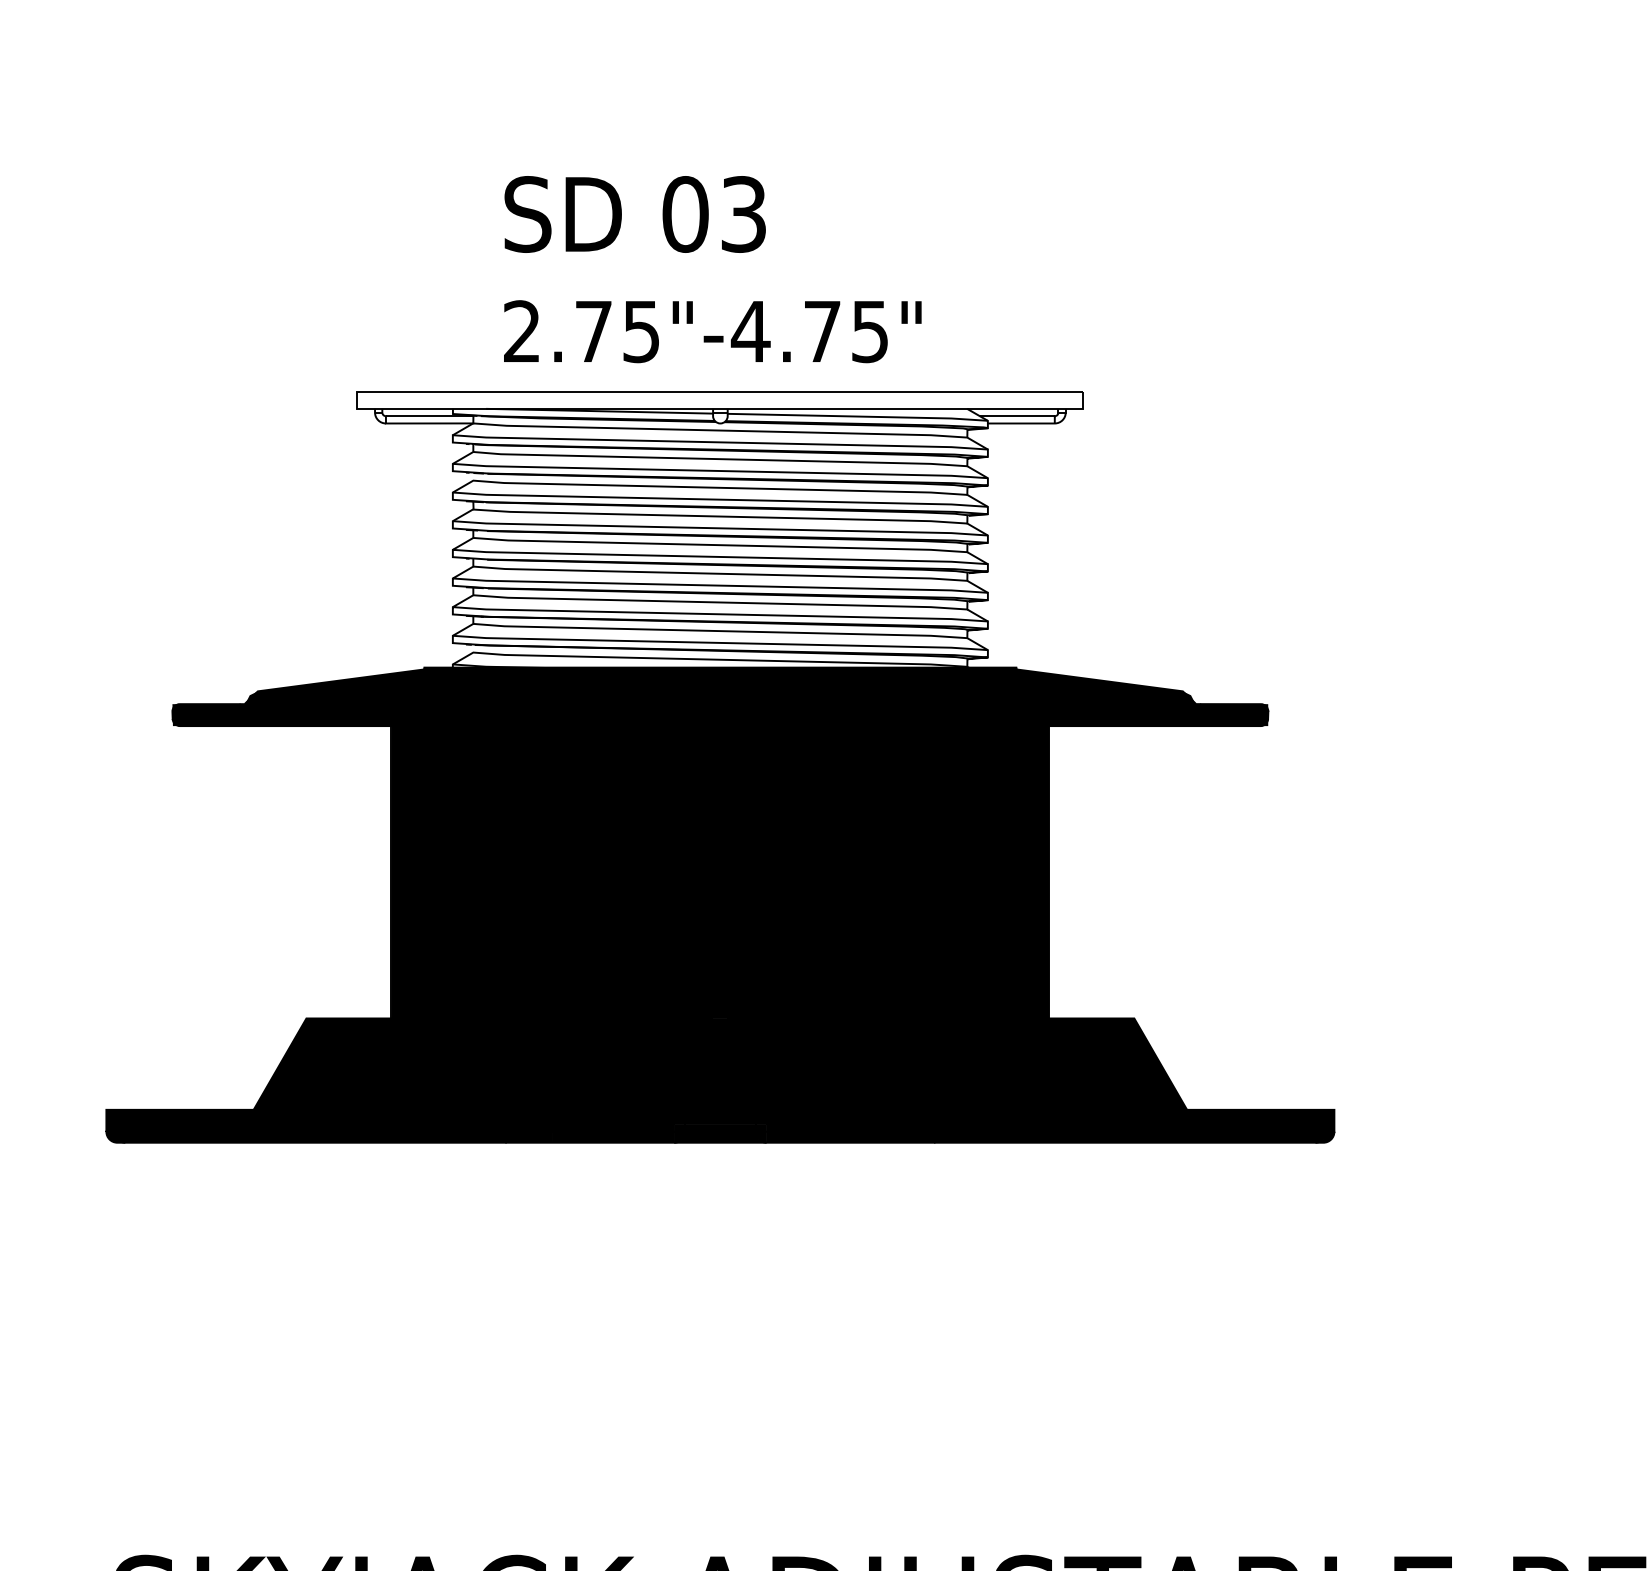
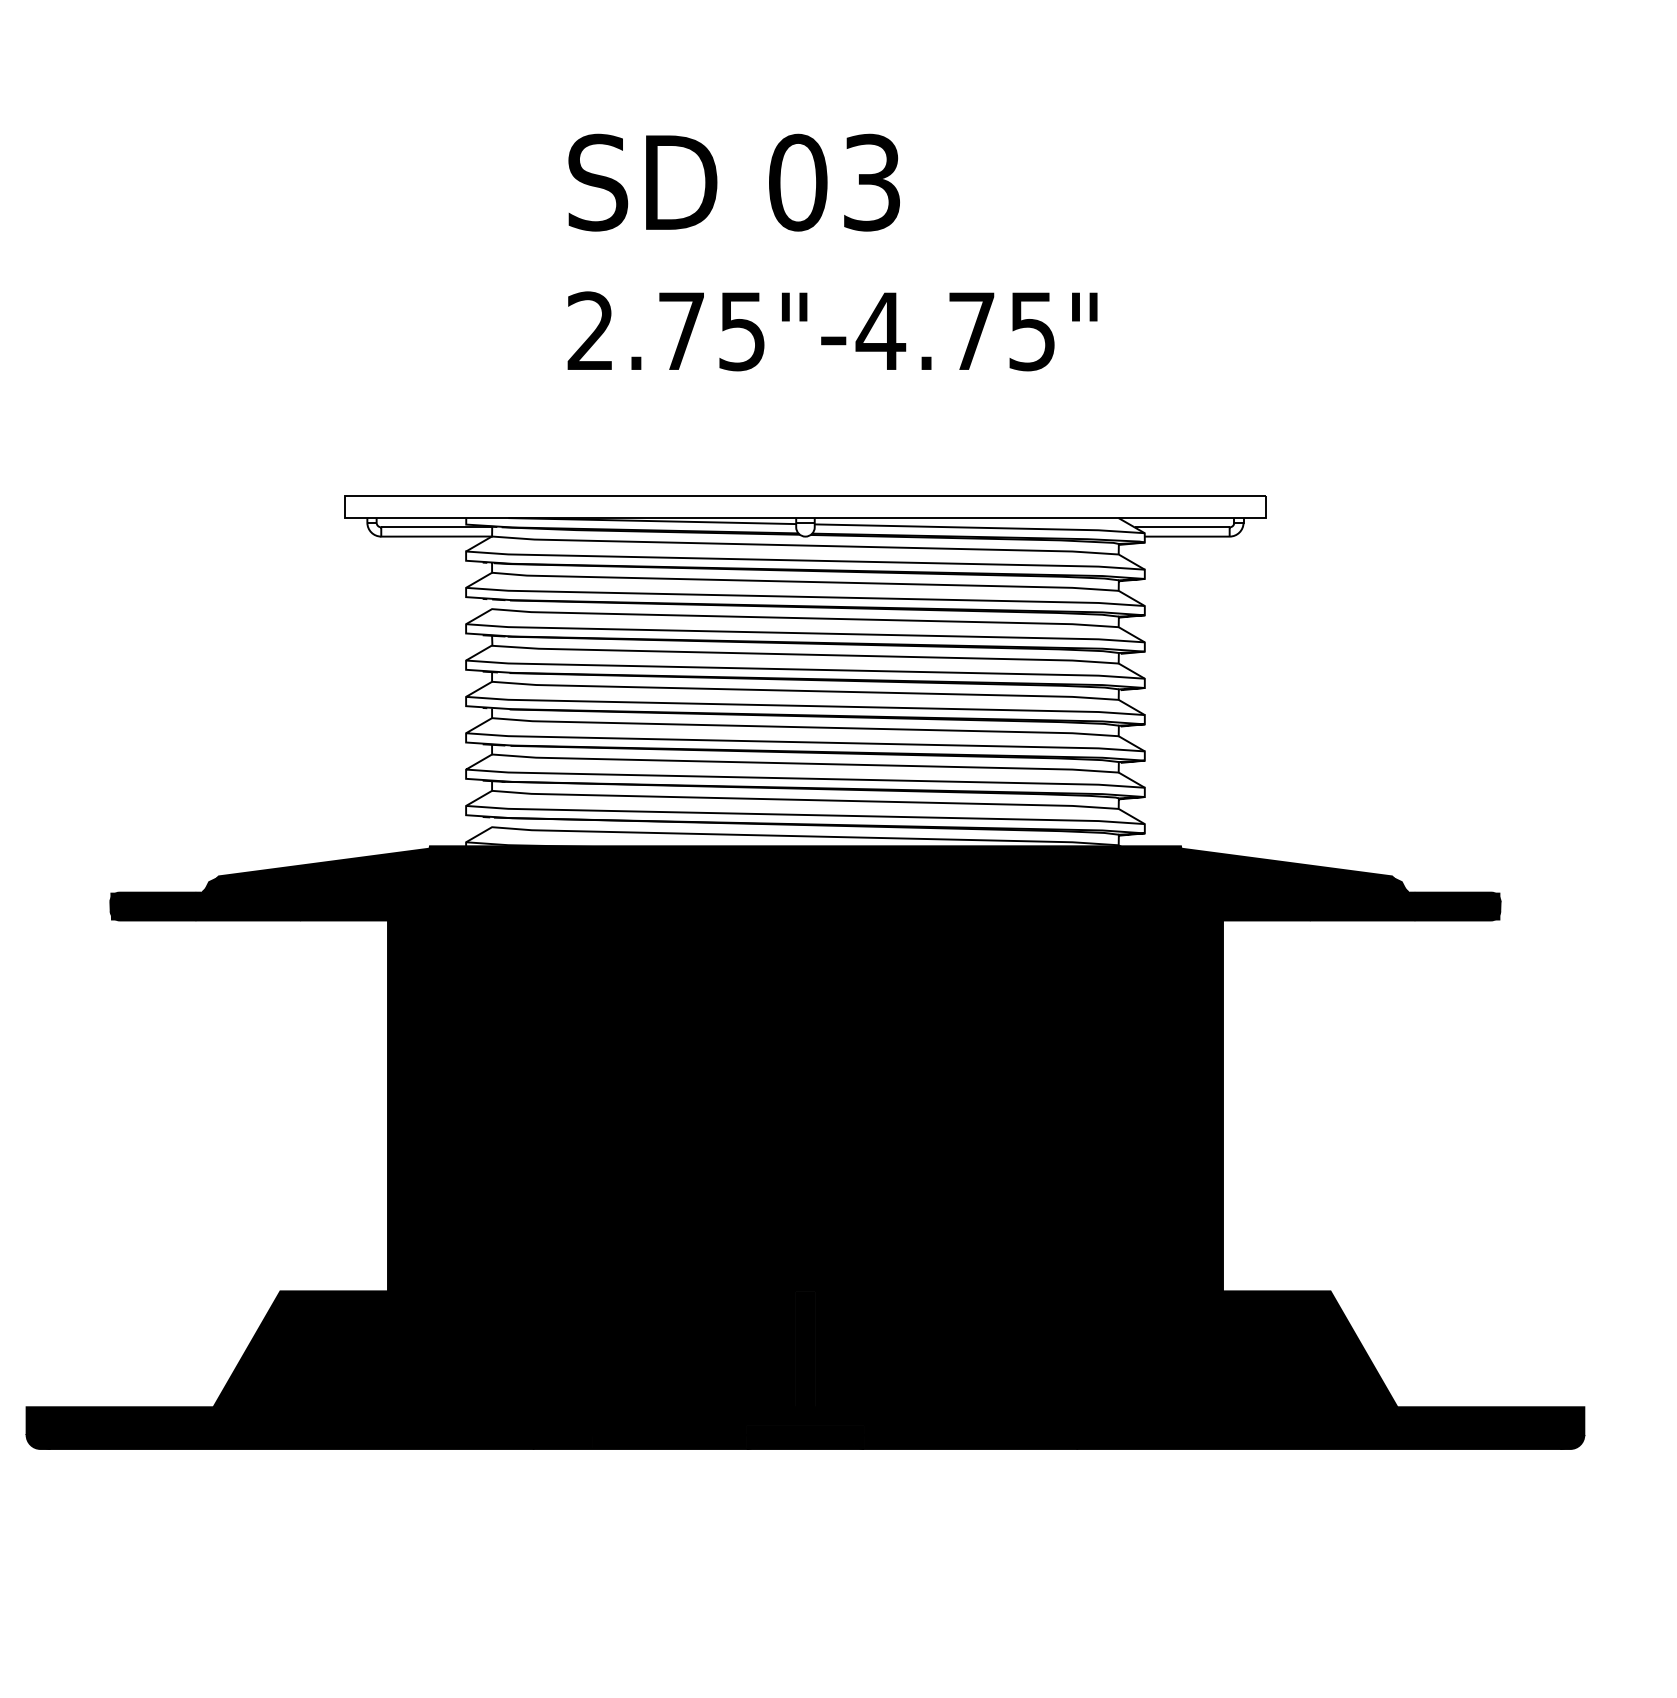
text: (712, 269) -> (832, 252), moved

